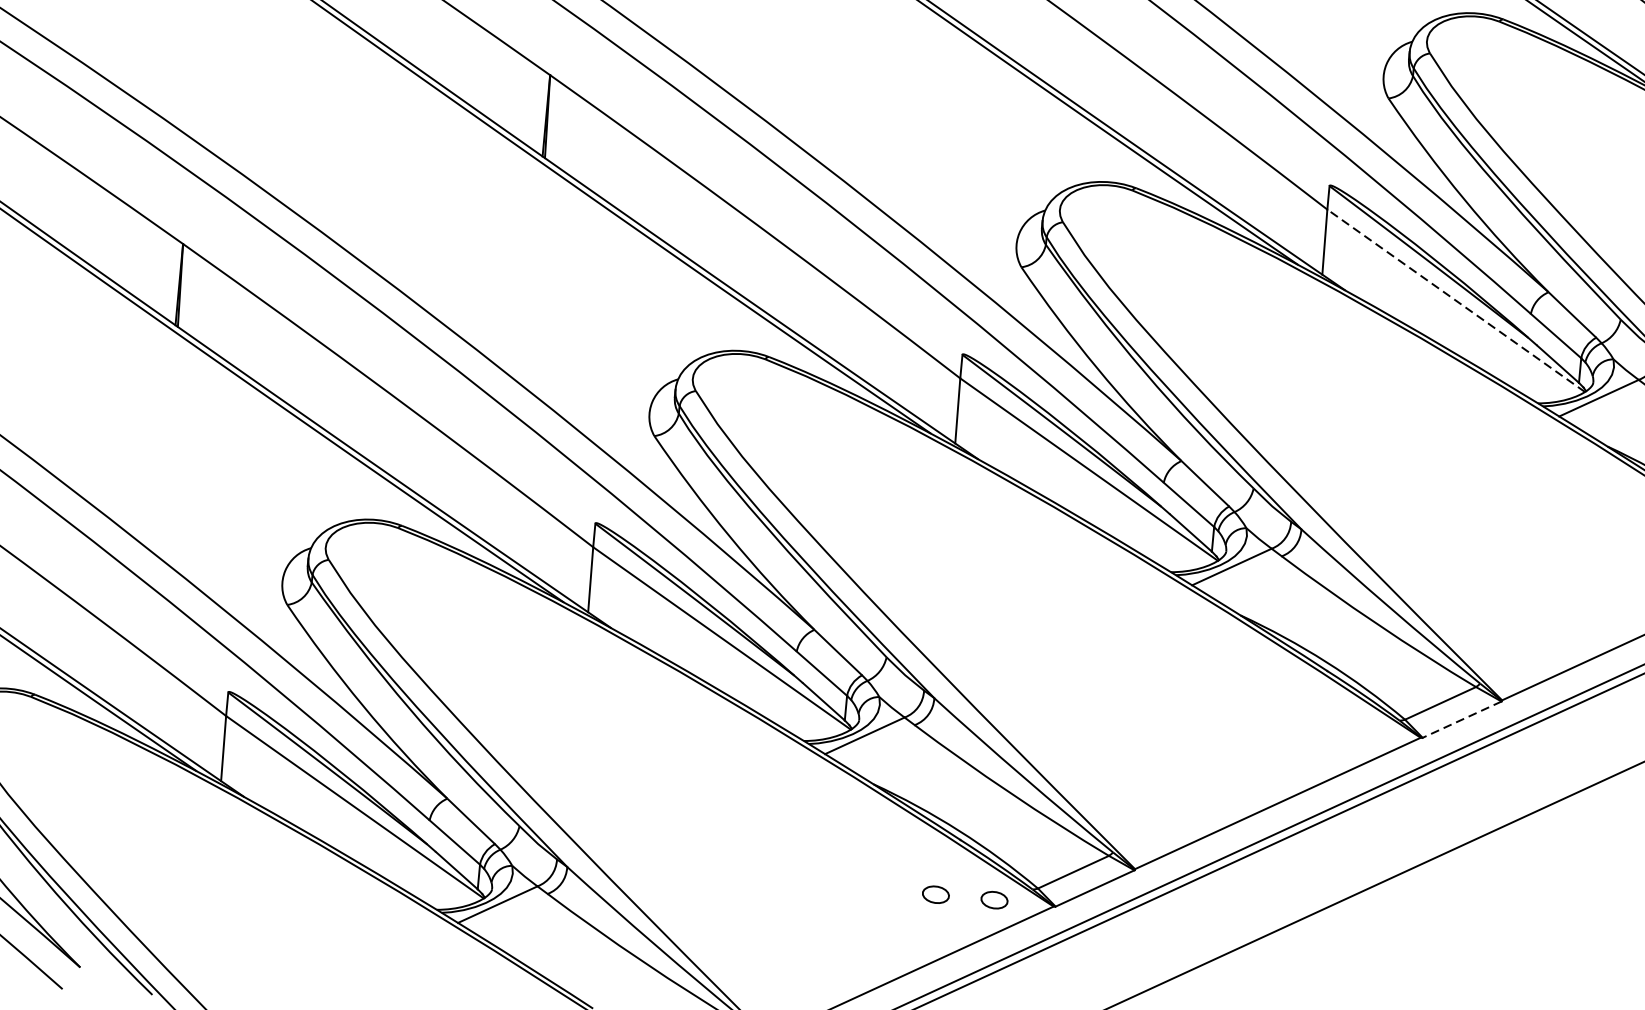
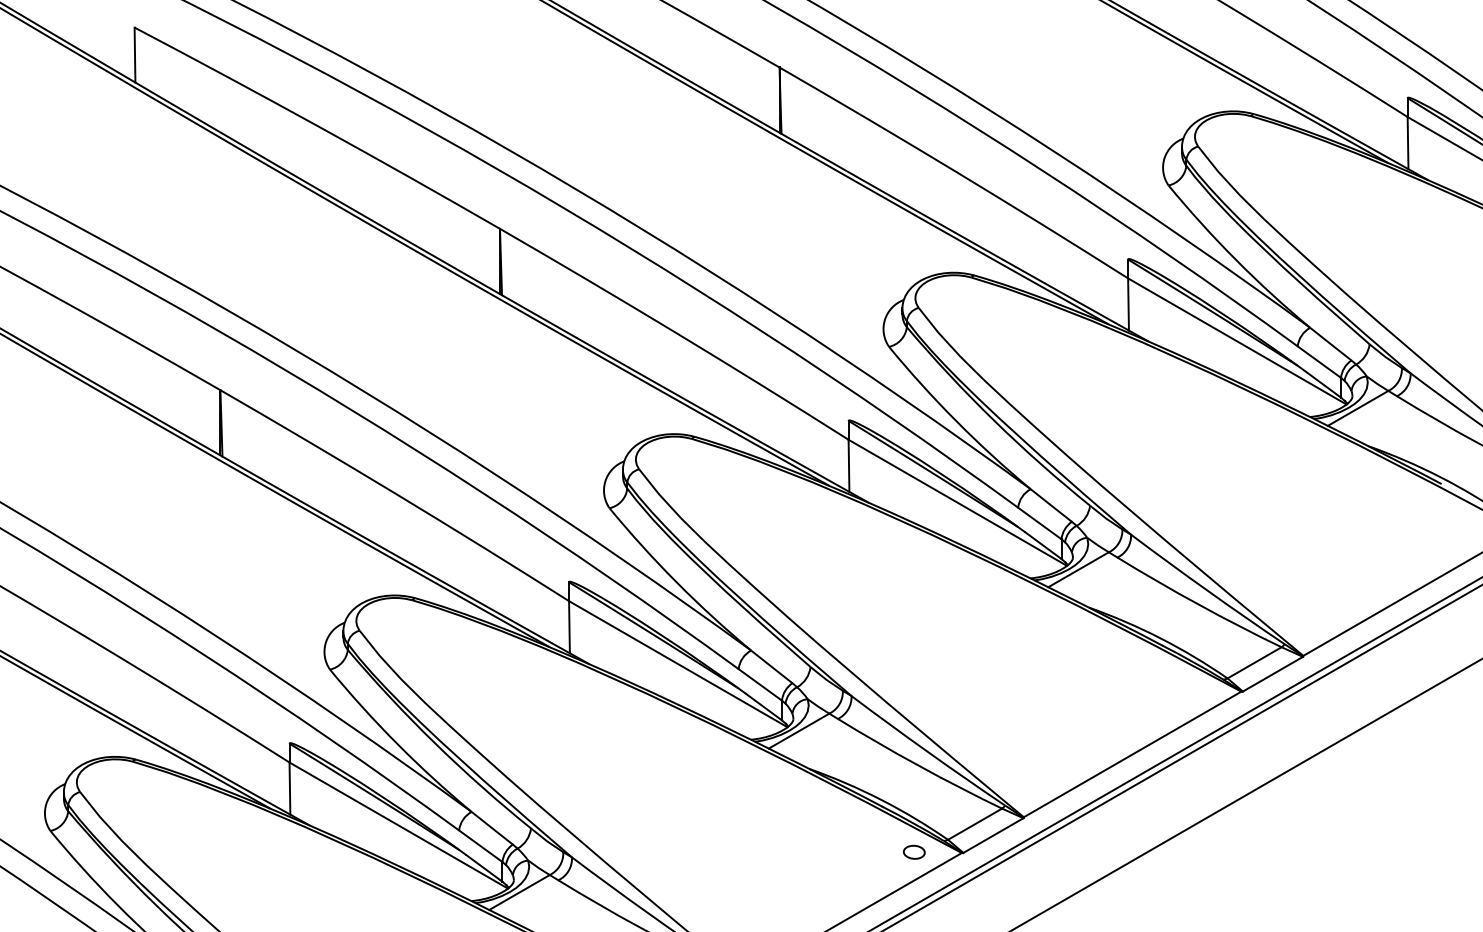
line: (1455, 300) -> (1236, 341), dashed -> solid
line: (1461, 719) -> (1272, 674), dashed -> solid
part: (936, 893) -> (867, 851), removed

